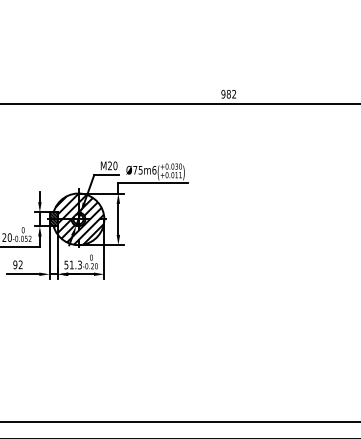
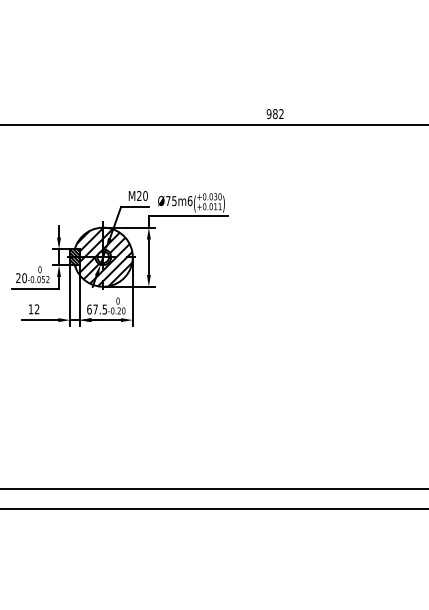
text: (14, 264) -> (30, 309), 92 -> 12
text: (72, 264) -> (96, 309), 51.3 -> 67.5

